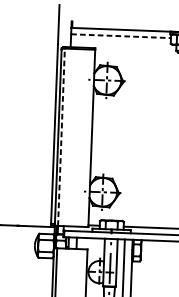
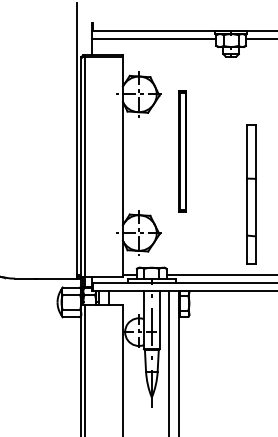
line: (121, 35) -> (154, 38), dashed -> solid
part: (140, 127) -> (182, 151), added
line: (61, 136) -> (85, 166), dashed -> solid

